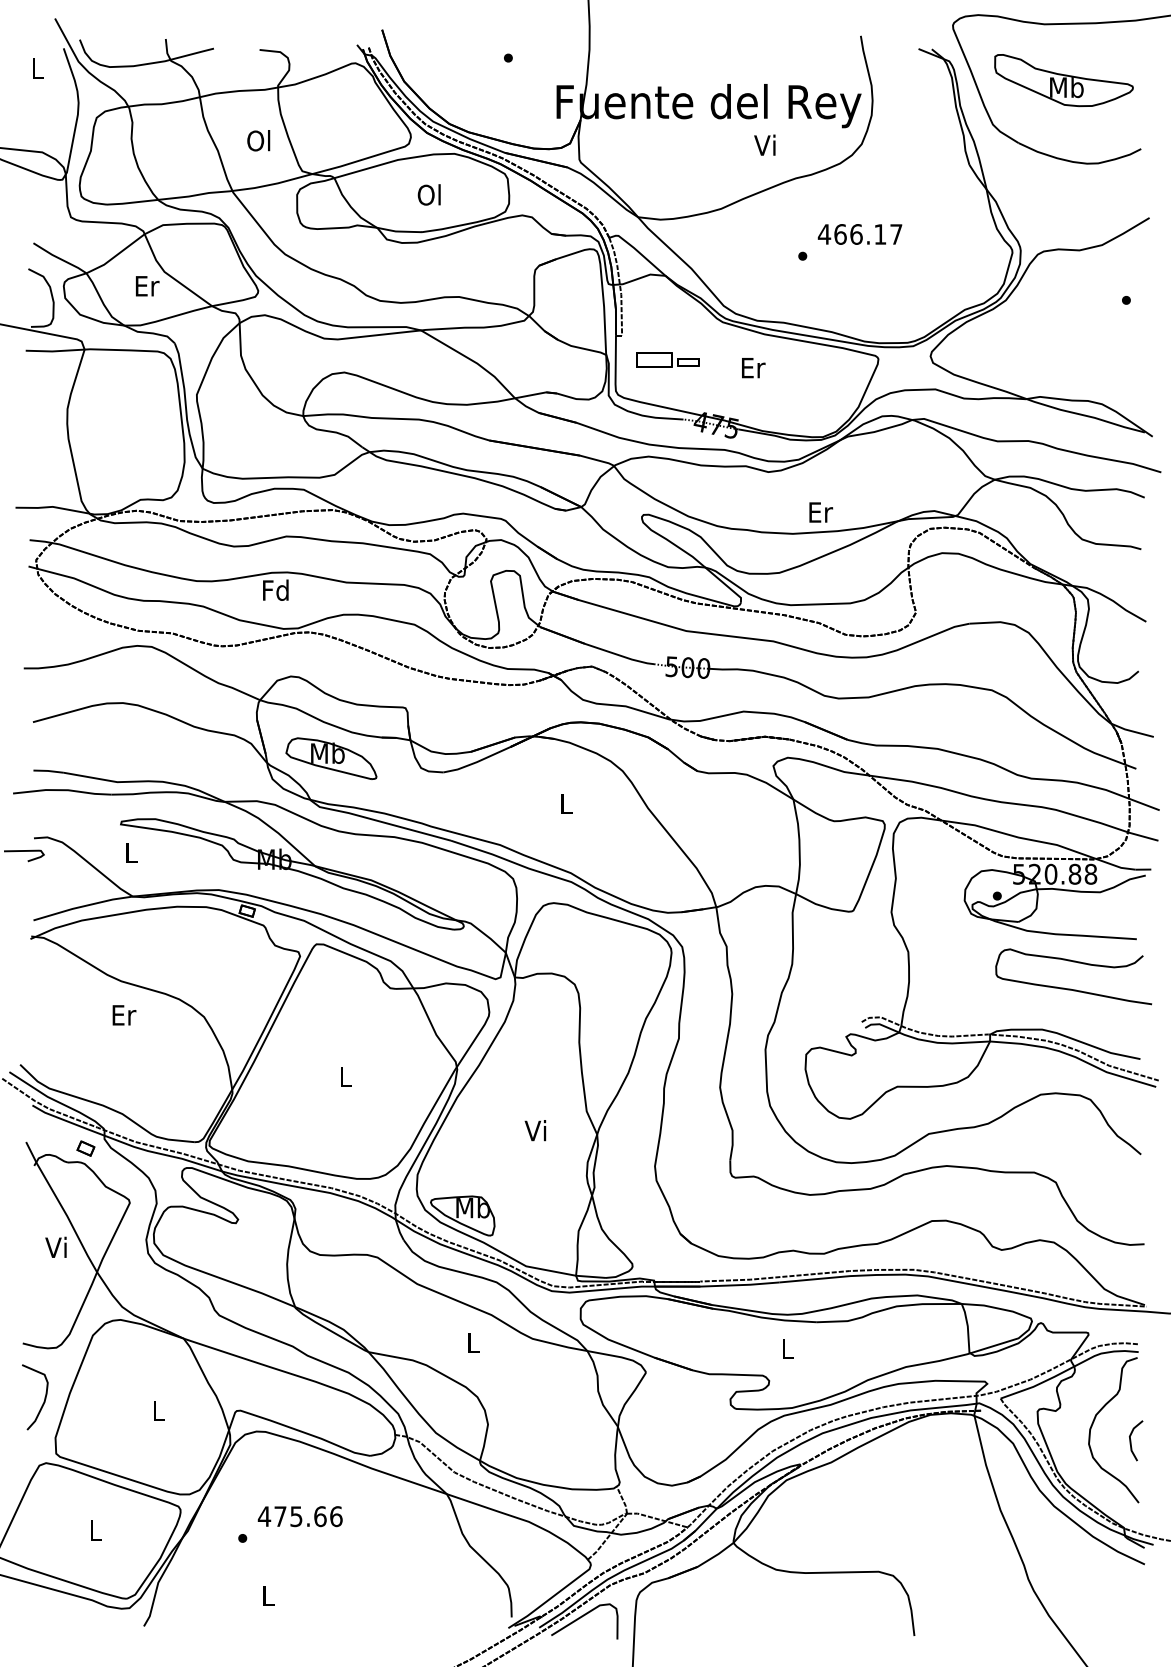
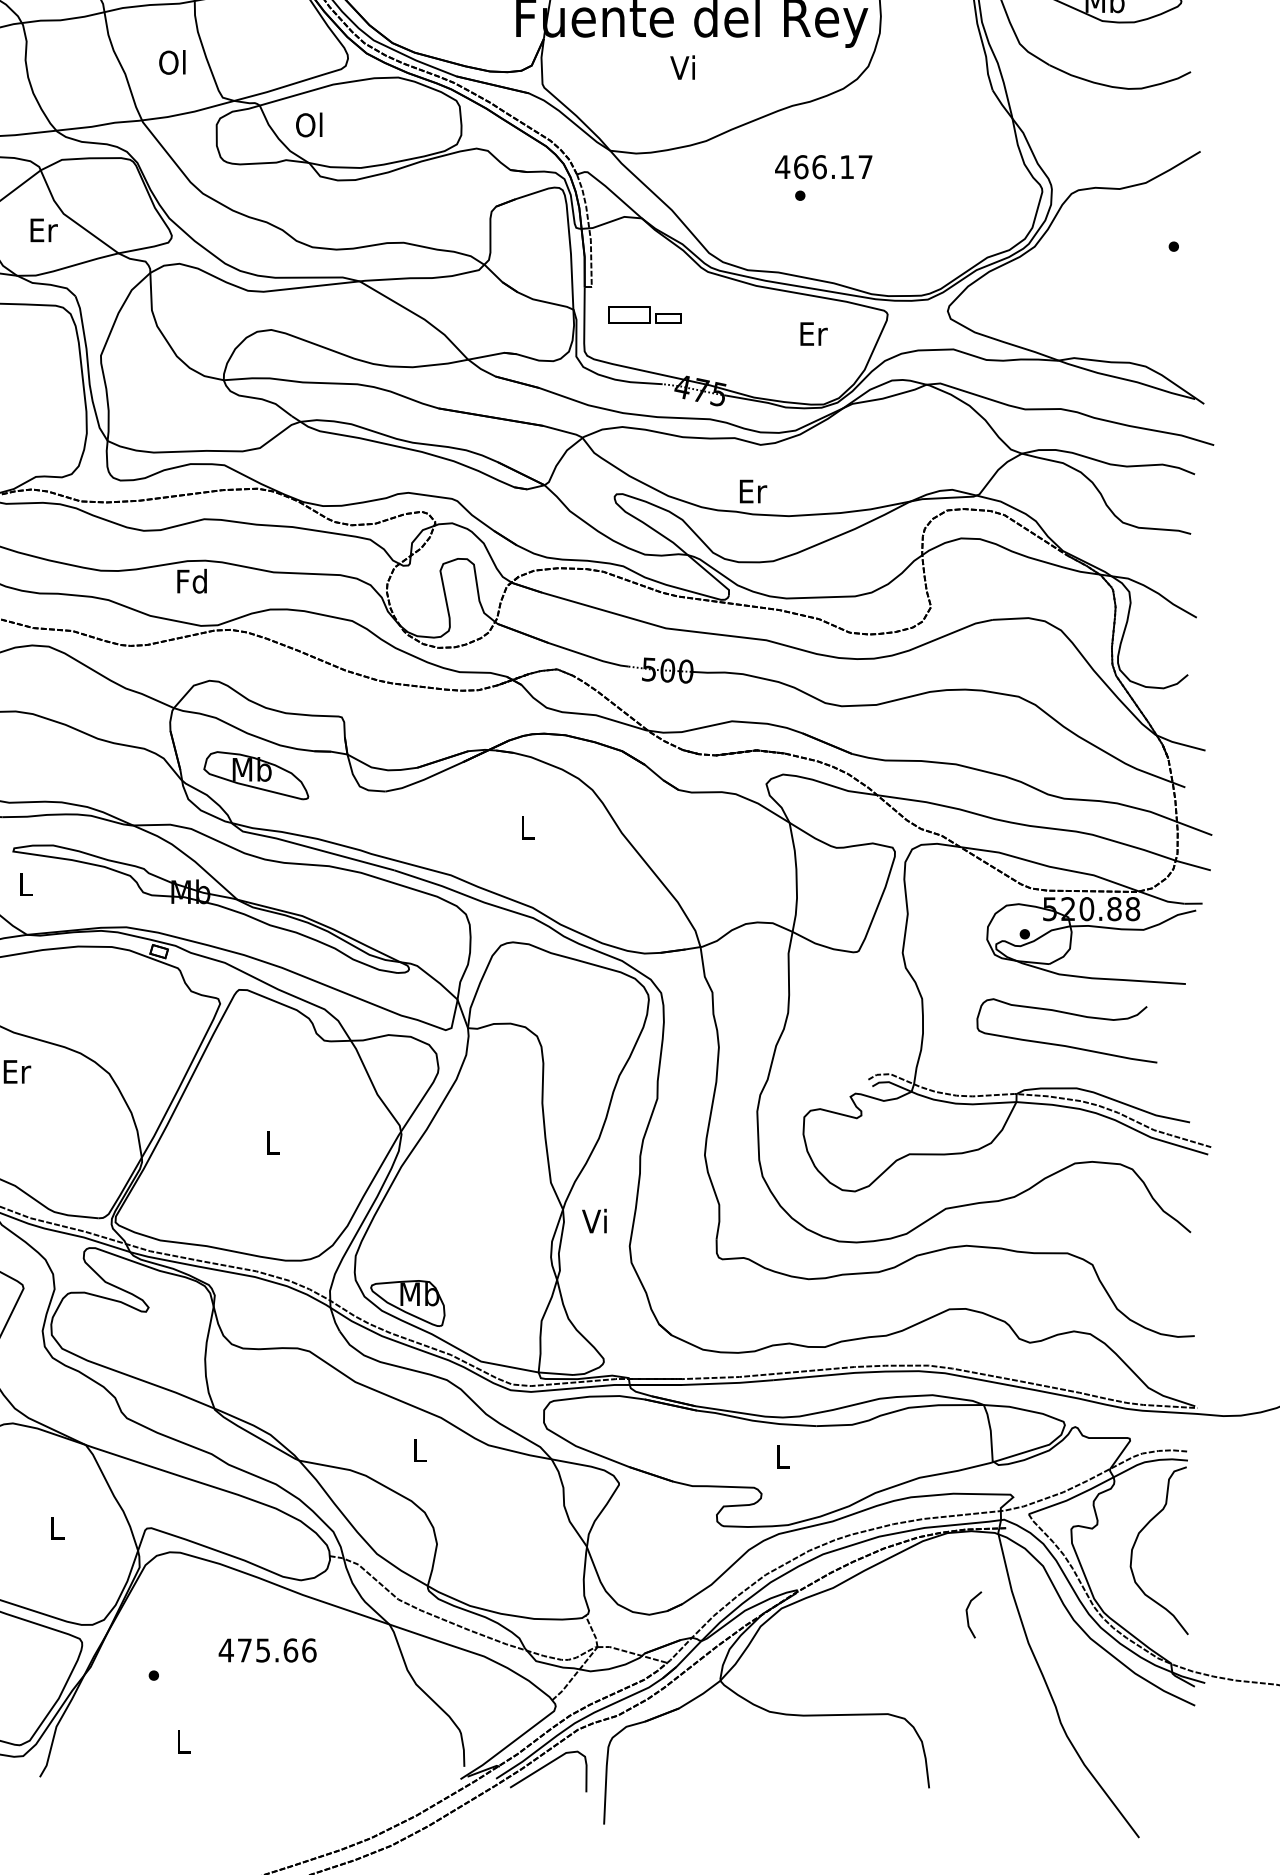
text: (764, 144) -> (682, 66), moved
text: (428, 194) -> (308, 124), moved
text: (859, 234) -> (823, 167), moved
text: (753, 368) -> (813, 334), moved
text: (821, 512) -> (753, 491), moved
curve: (1071, 988) -> (1064, 1044), moved
text: (535, 1130) -> (594, 1220), moved
line: (1131, 1440) -> (968, 1614), moved
text: (299, 1516) -> (266, 1650), moved

